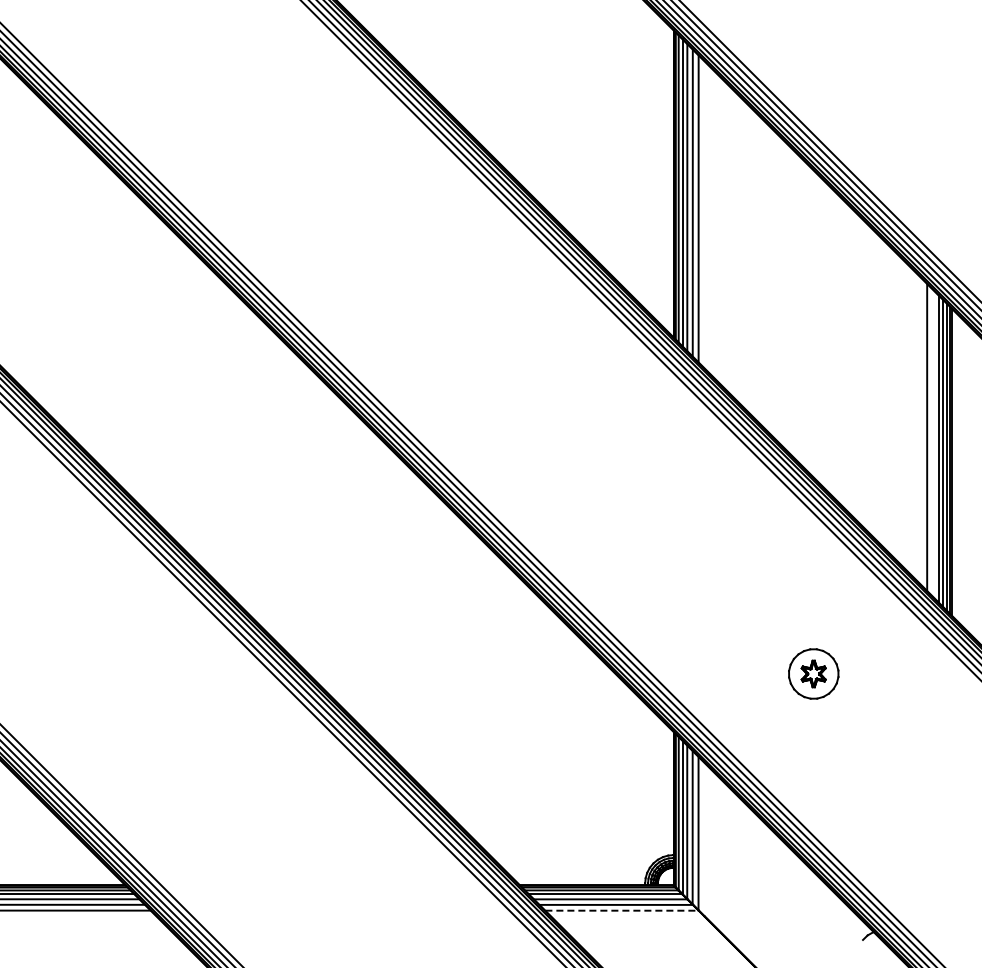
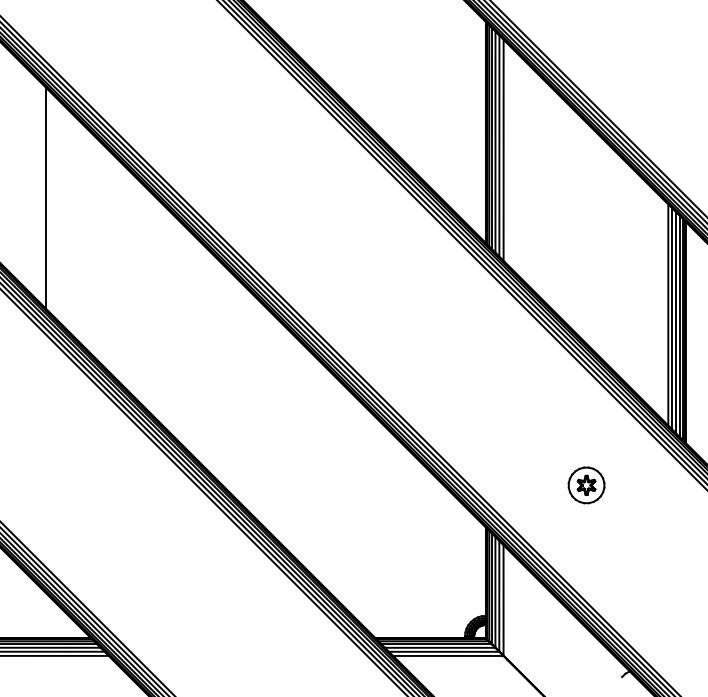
line: (64, 275) -> (46, 198), added
line: (932, 442) -> (672, 318), added
line: (622, 910) -> (448, 655), dashed -> solid

